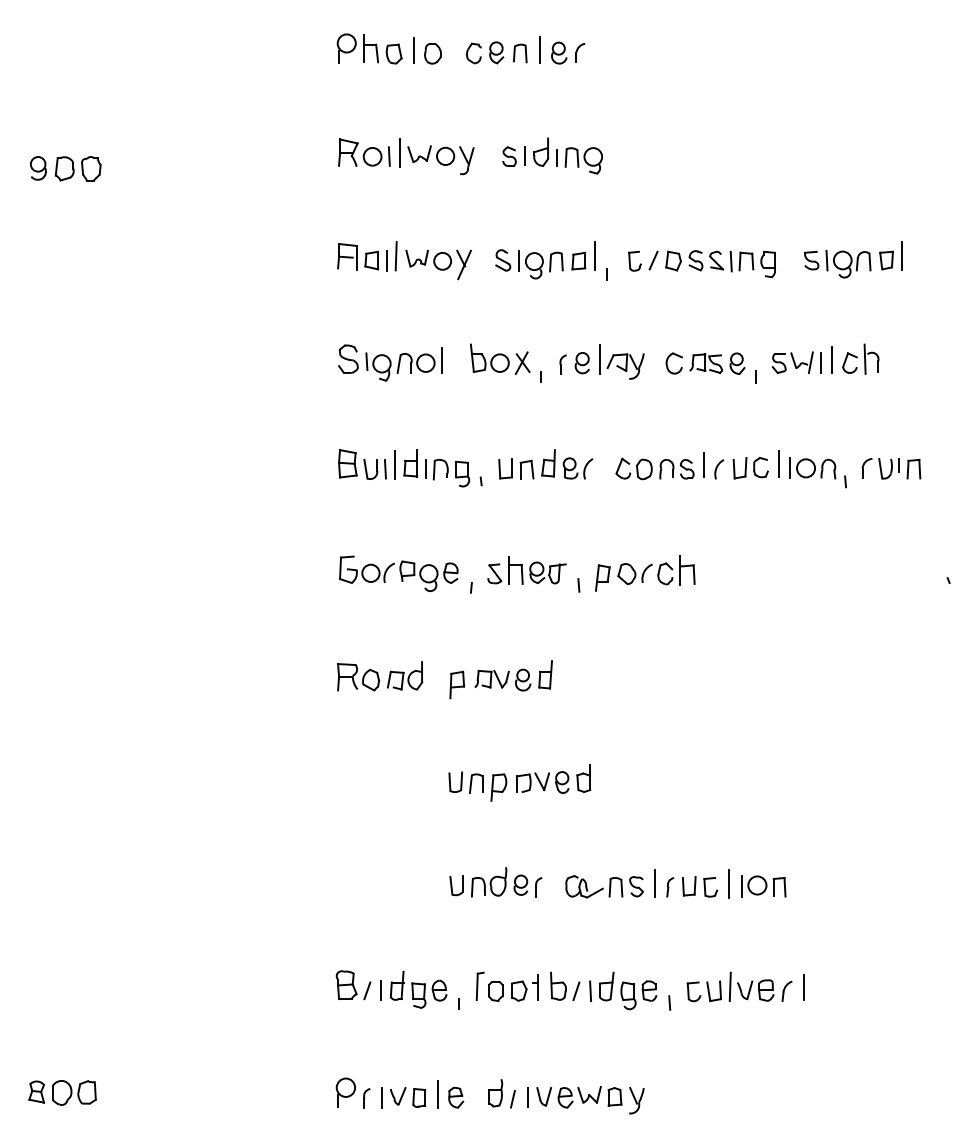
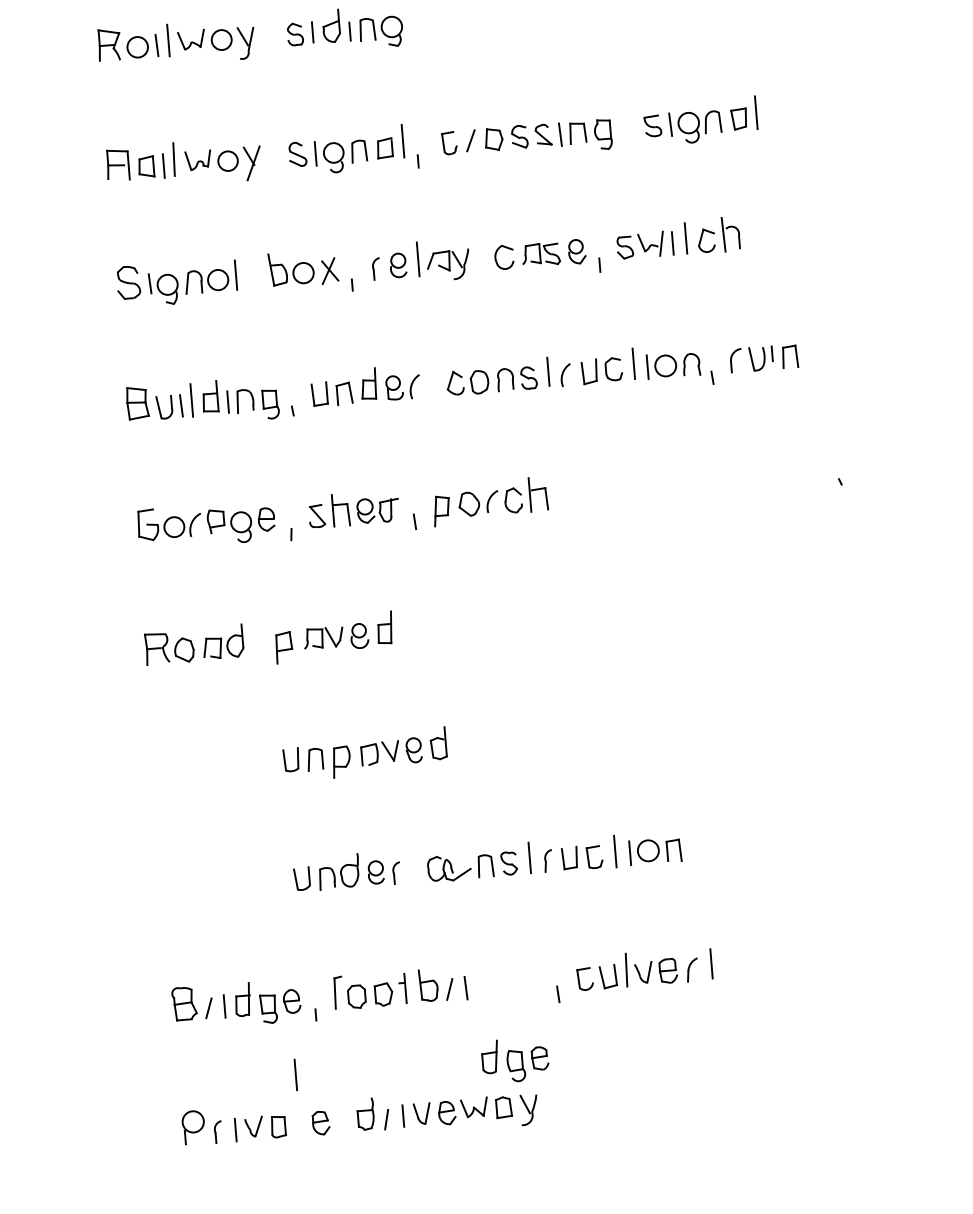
part: (628, 990) -> (515, 1059), moved
line: (437, 1094) -> (295, 1075), moved

